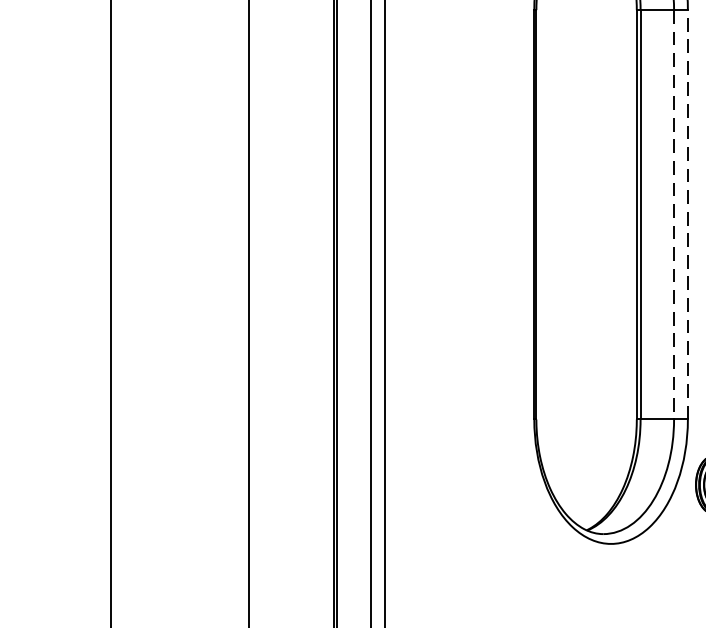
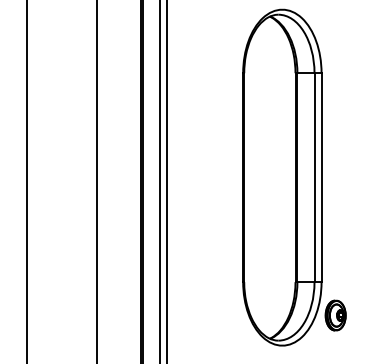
line: (687, 214) -> (321, 177), dashed -> solid
line: (674, 216) -> (314, 178), dashed -> solid

